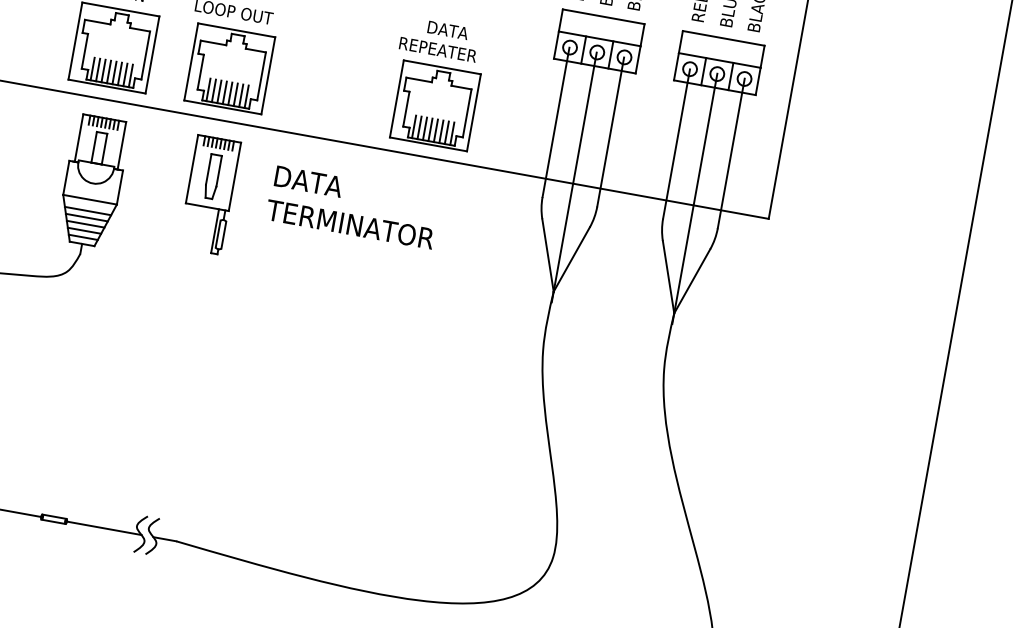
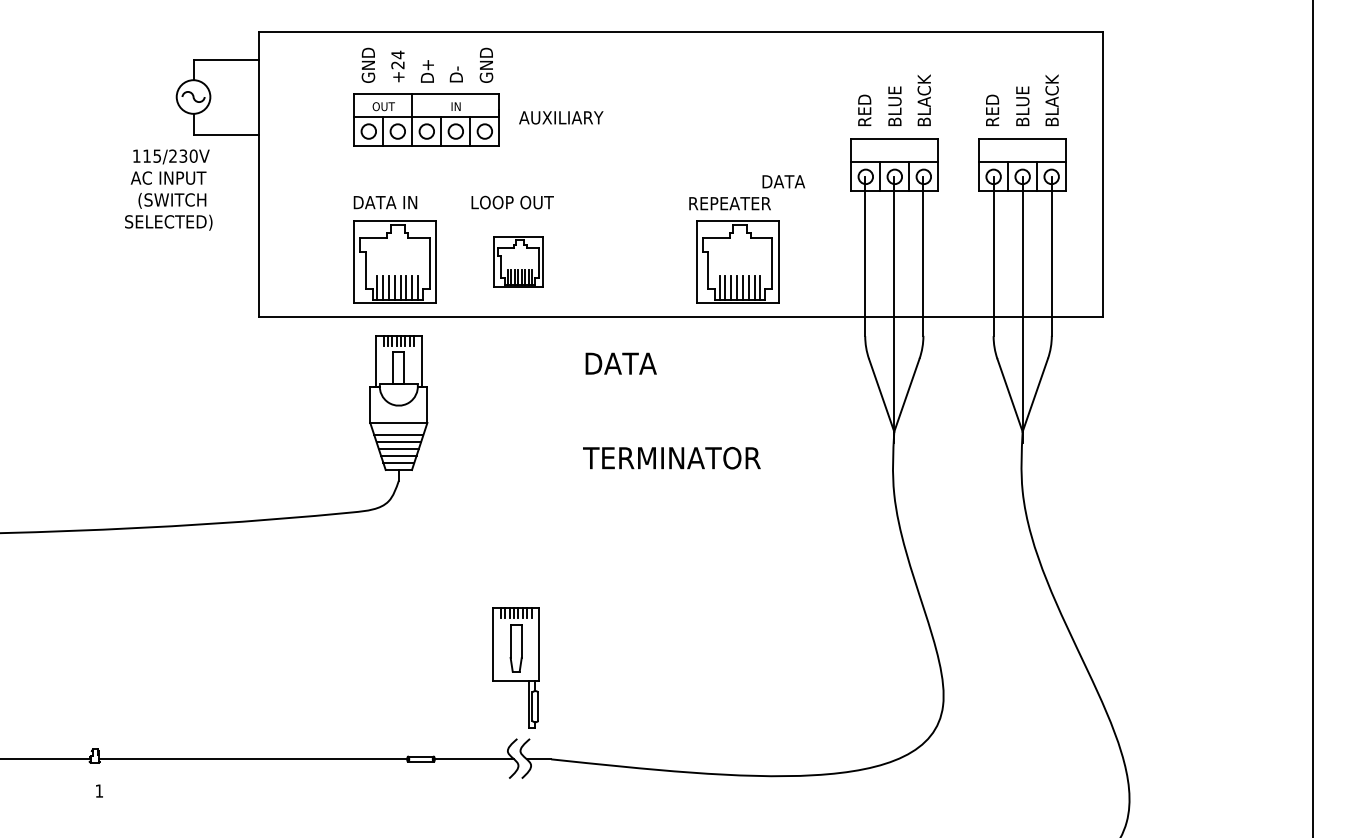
text: (447, 30) -> (783, 181), moved
part: (229, 68) -> (518, 261), size x0.6
part: (208, 194) -> (515, 667), moved
text: (349, 224) -> (671, 458), moved

